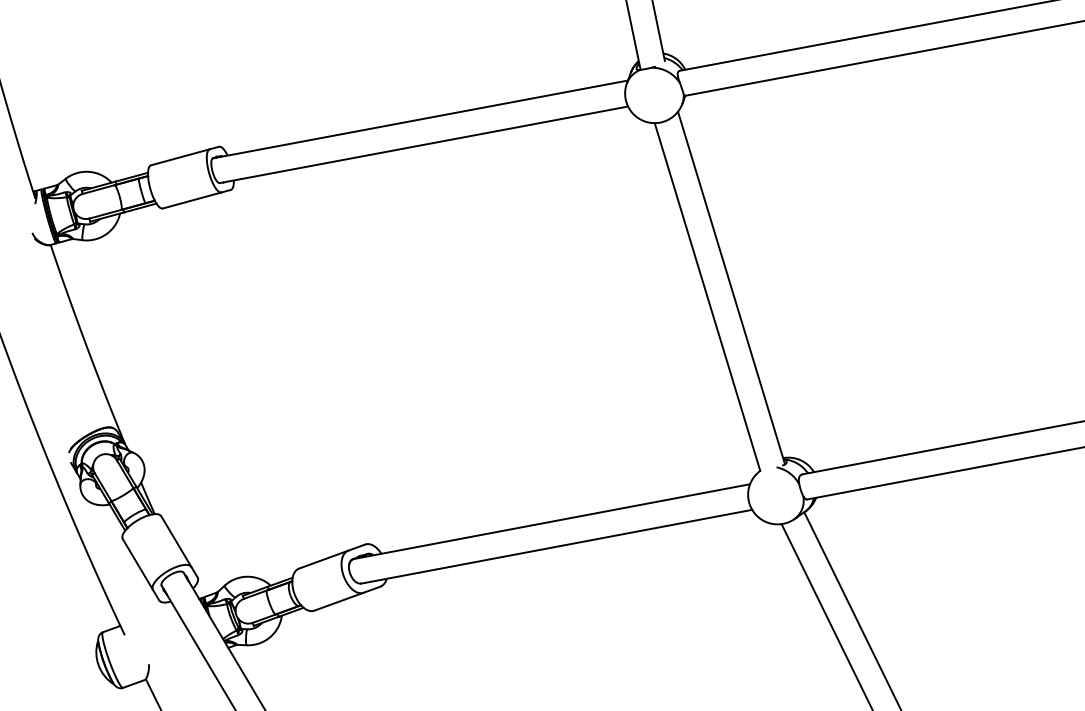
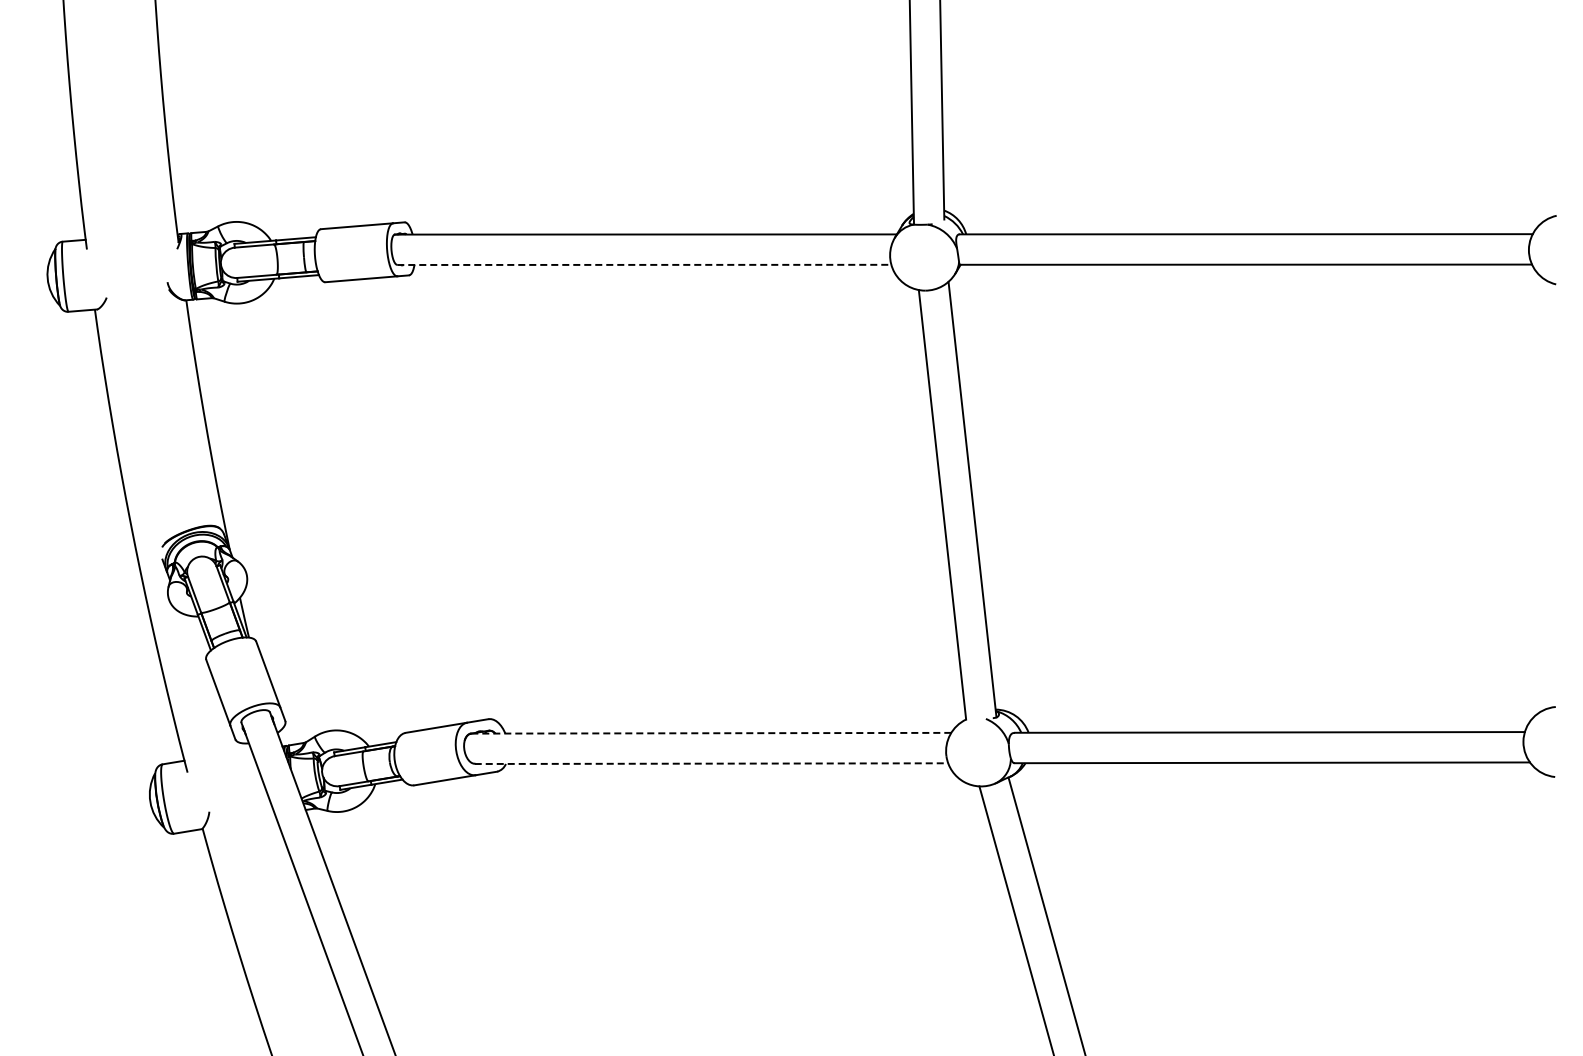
line: (423, 144) -> (644, 264), solid -> dashed
line: (551, 521) -> (711, 733), solid -> dashed
line: (556, 546) -> (711, 763), solid -> dashed

